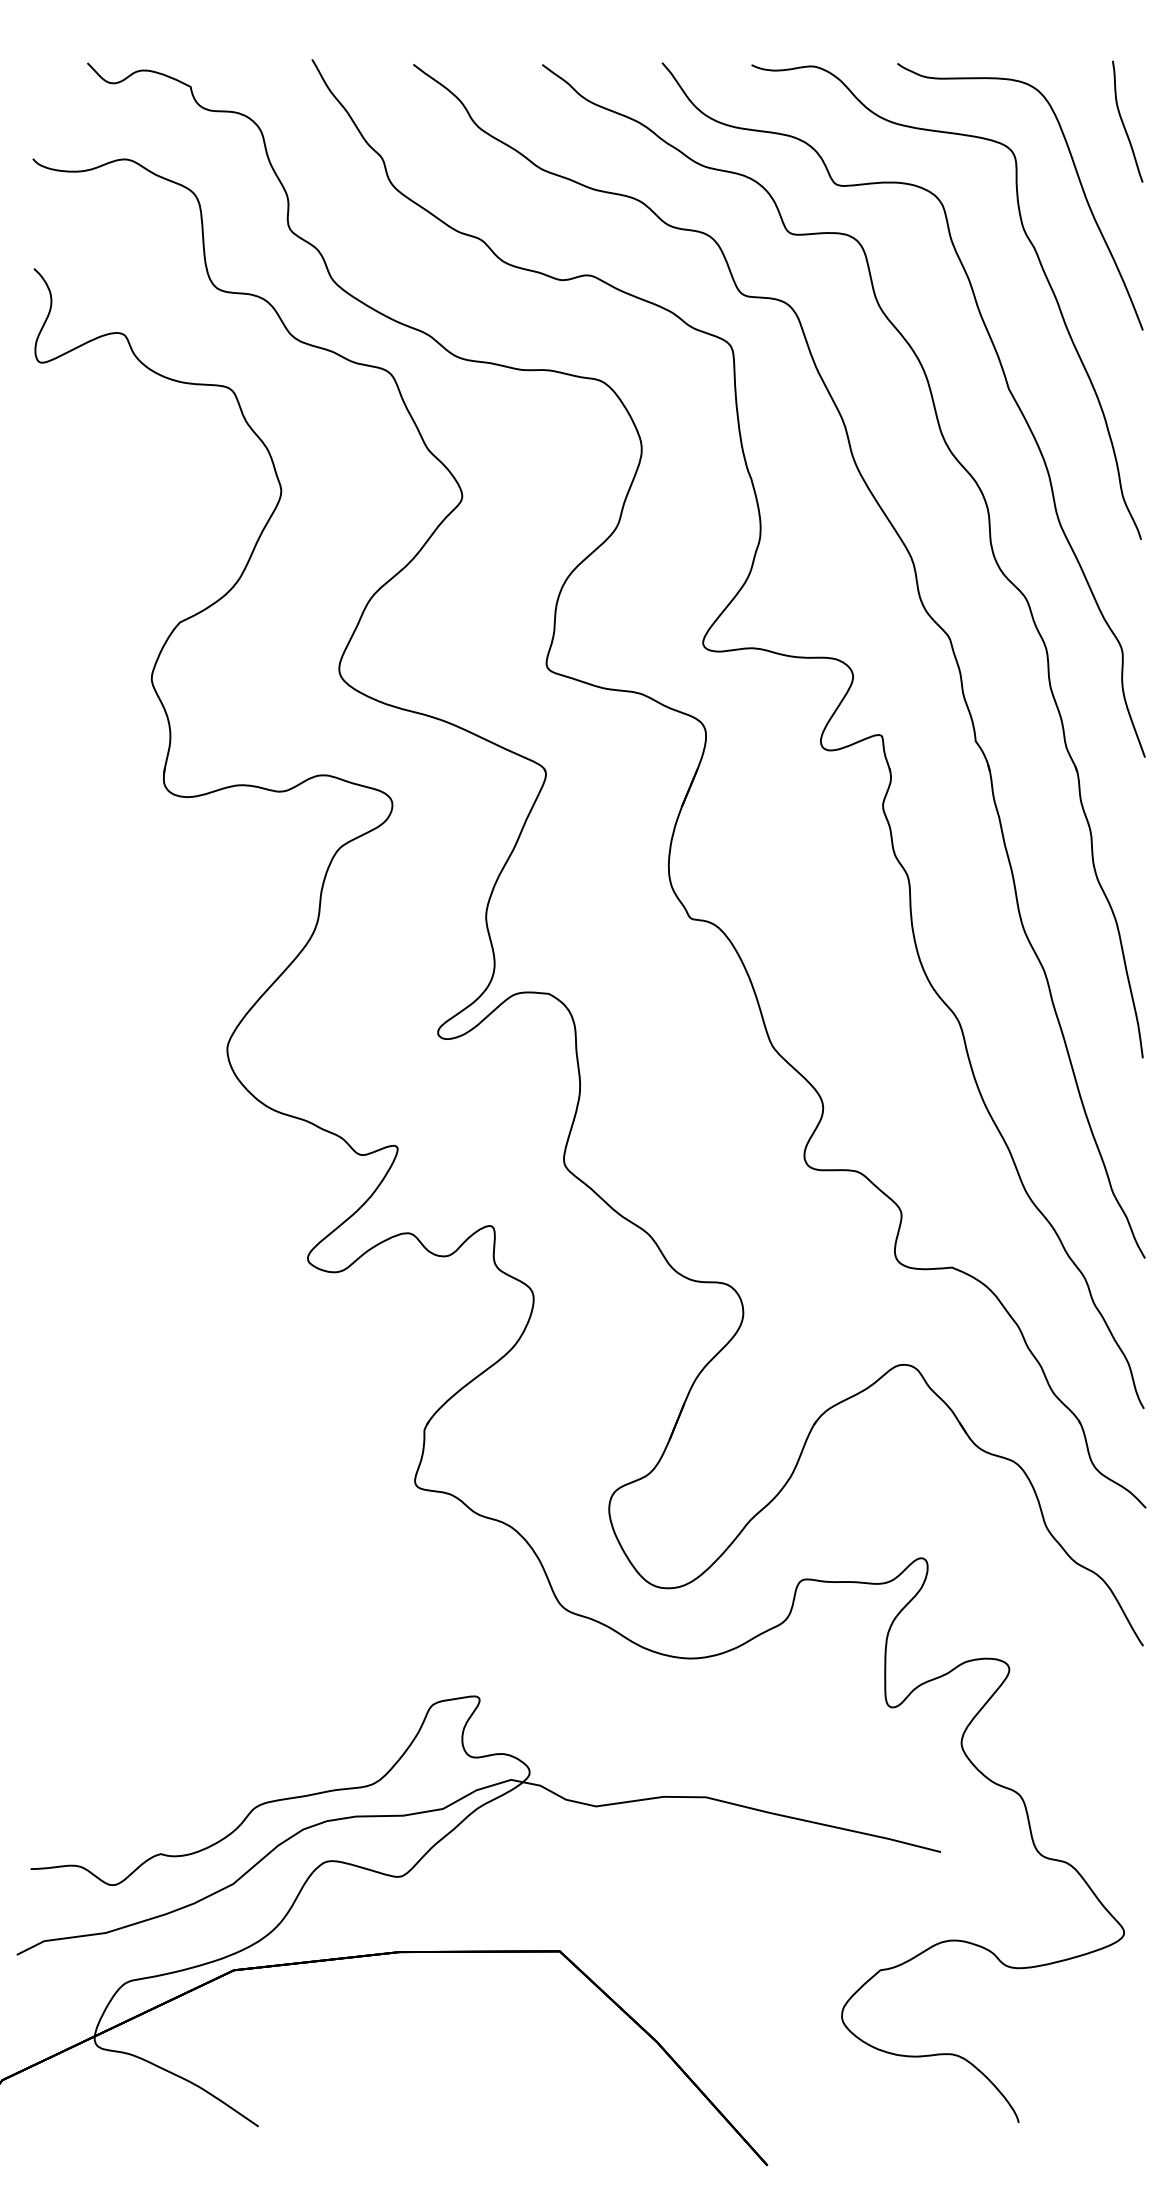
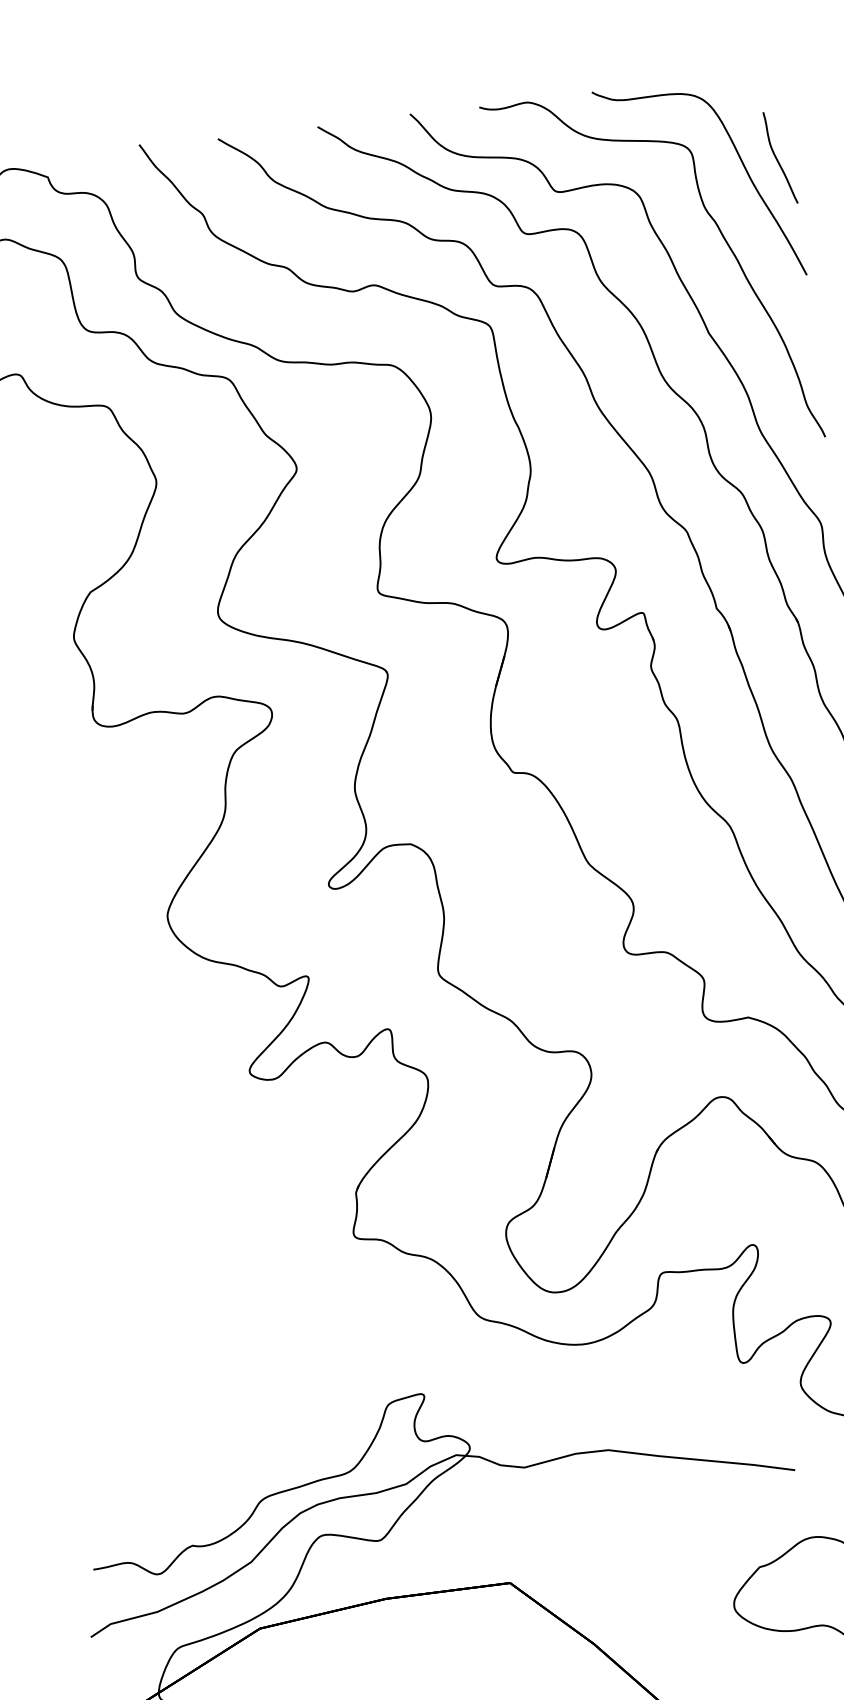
curve: (1123, 121) -> (777, 158), moved

